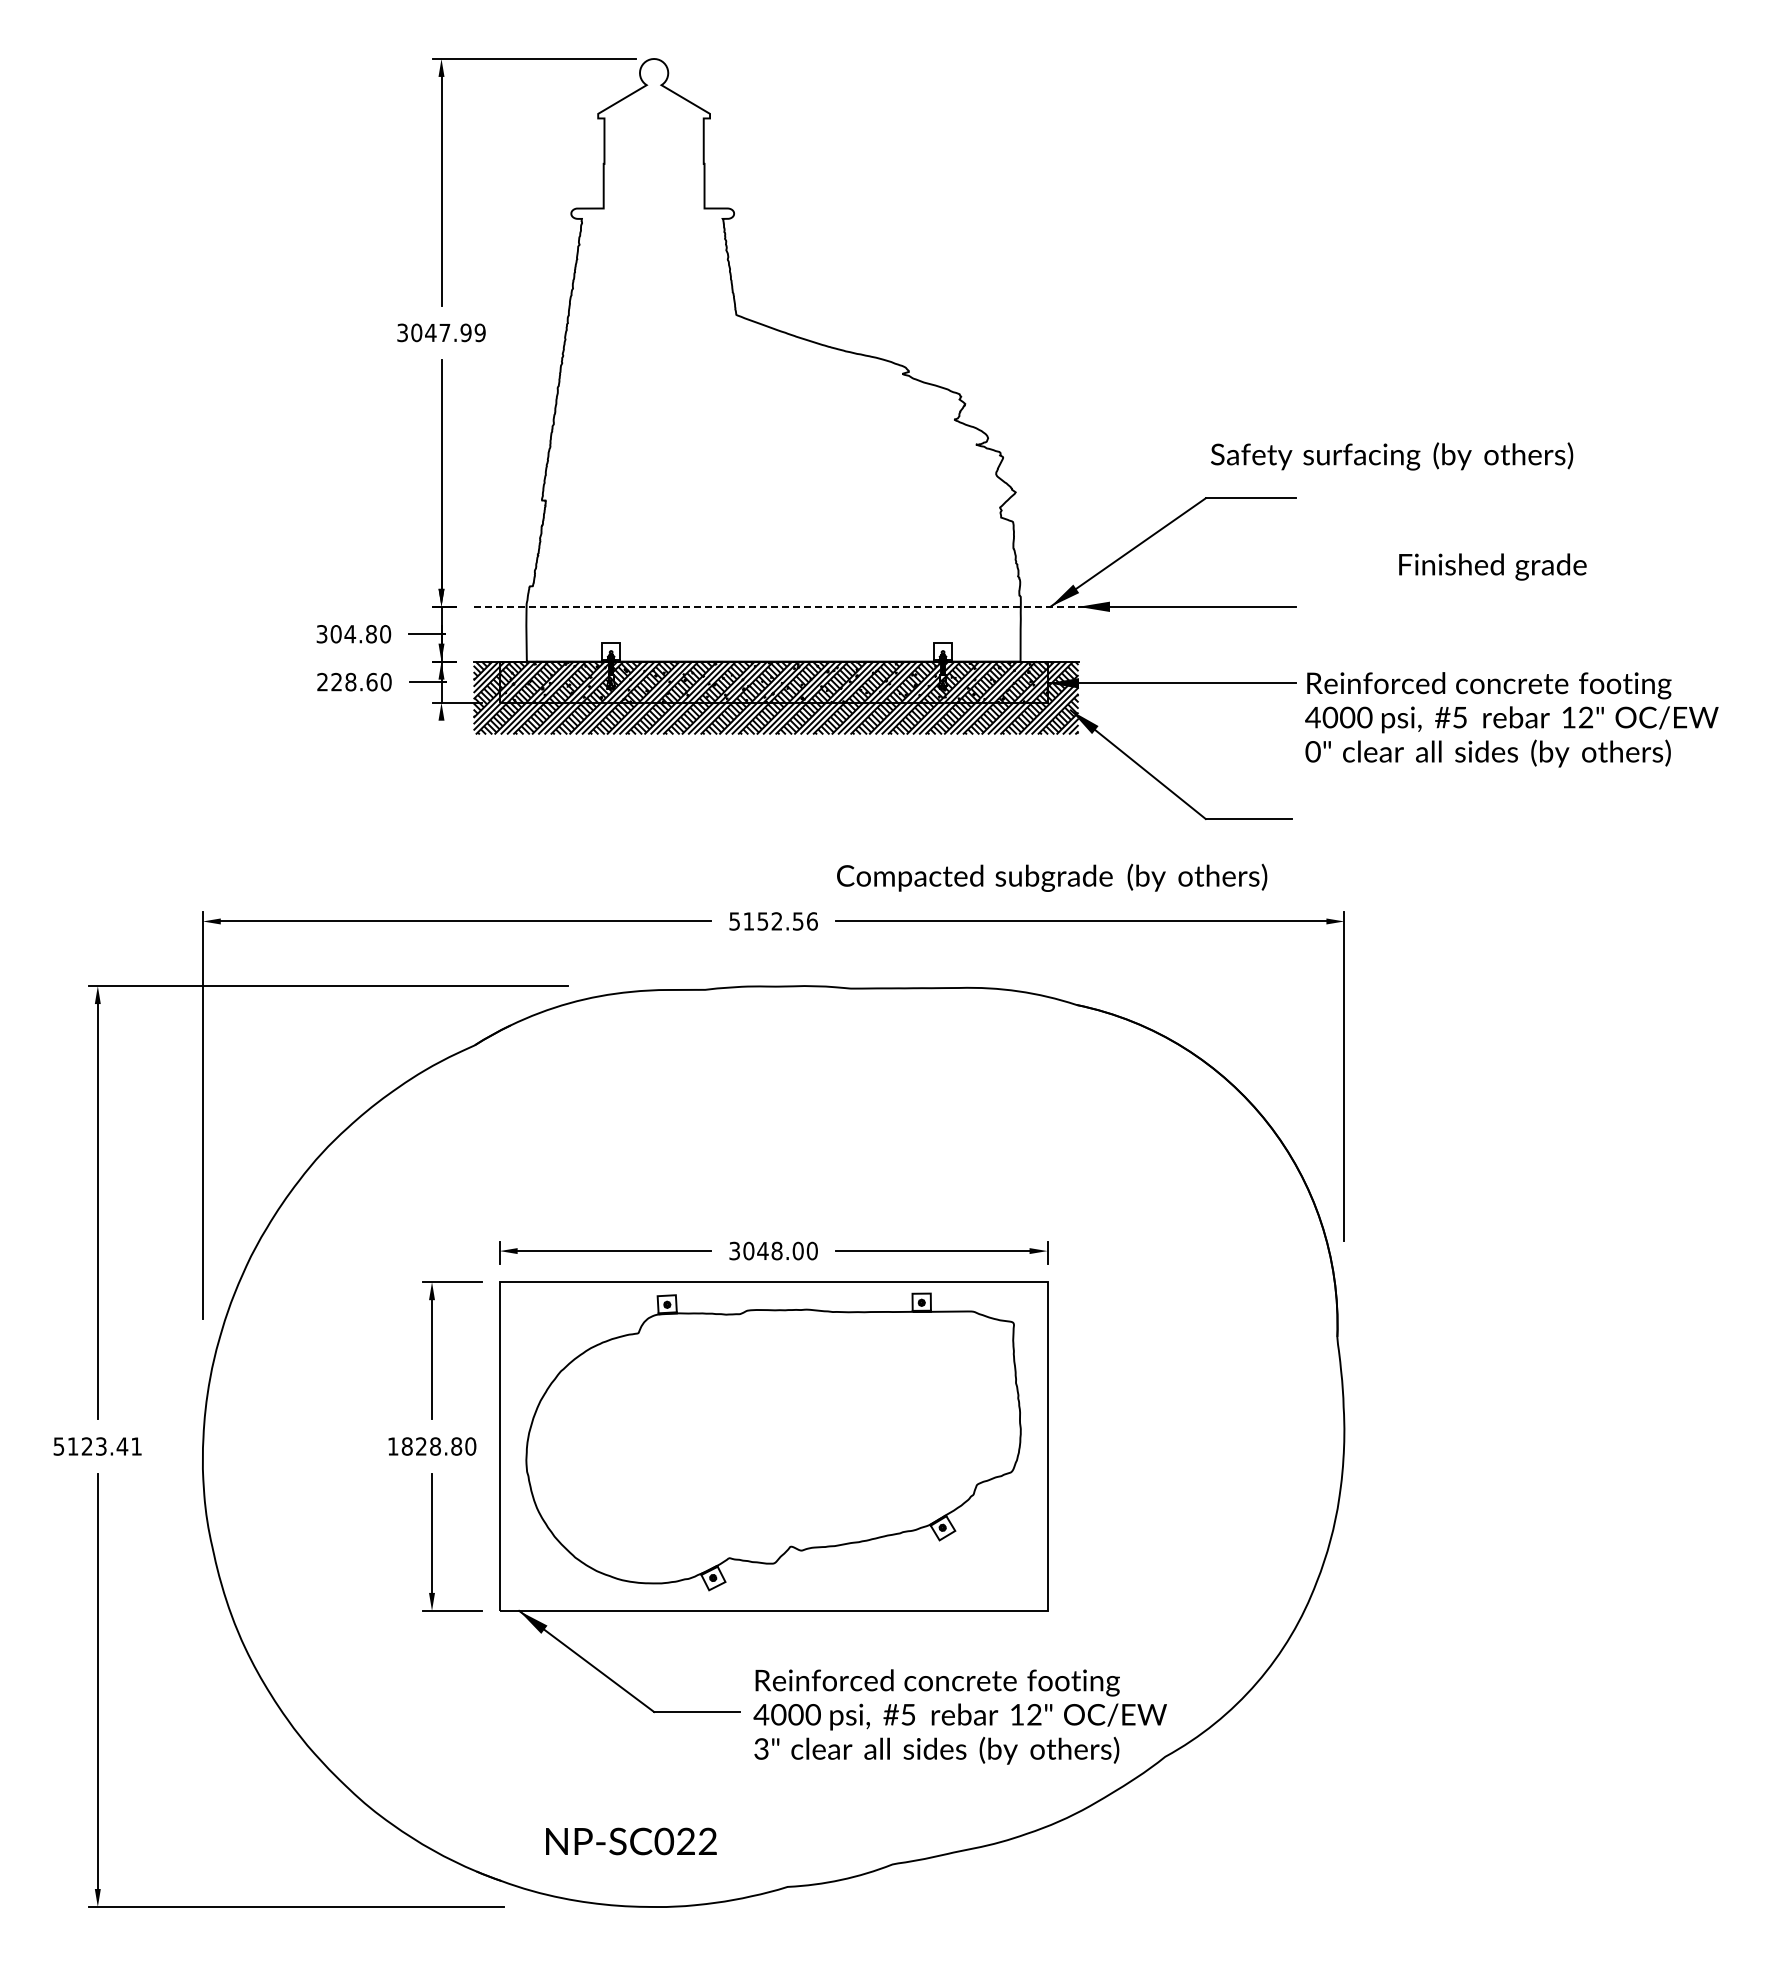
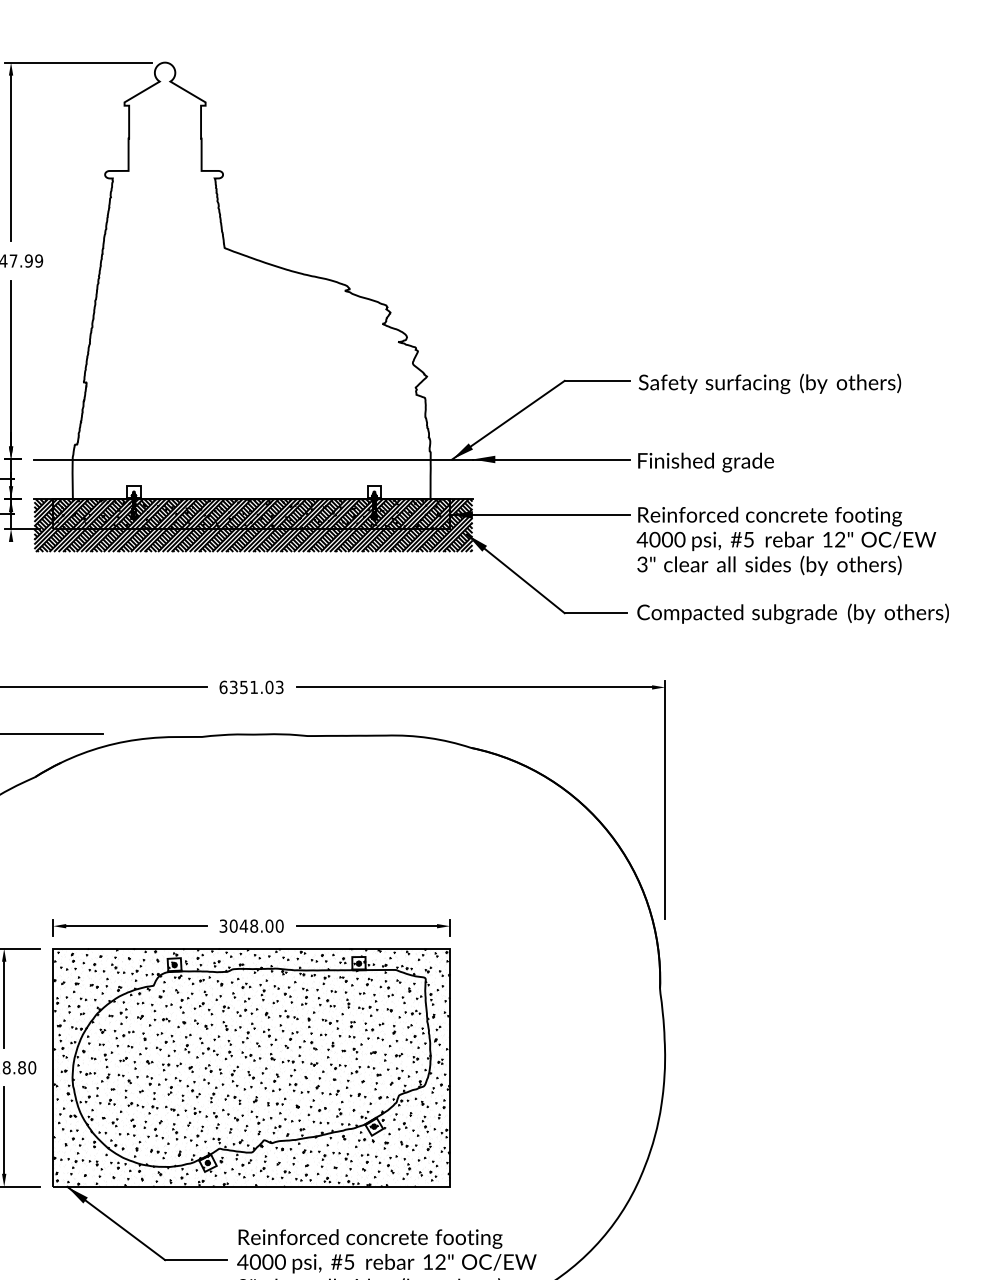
text: (1392, 456) -> (770, 383), moved
text: (1492, 566) -> (705, 462), moved
line: (776, 606) -> (253, 459), dashed -> solid
text: (1312, 751) -> (642, 564), 0" -> 3"
text: (1052, 877) -> (793, 613), moved
text: (773, 921) -> (251, 687), 5152.56 -> 6351.03
hatch: (773, 1446) -> (251, 1067), added

